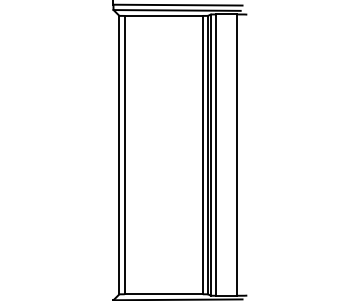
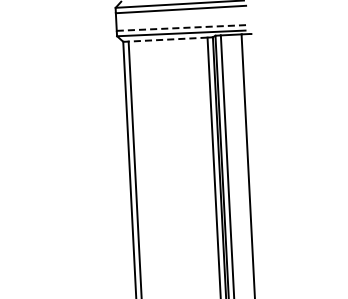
line: (178, 5) -> (182, 28), solid -> dashed
line: (163, 15) -> (167, 39), solid -> dashed

